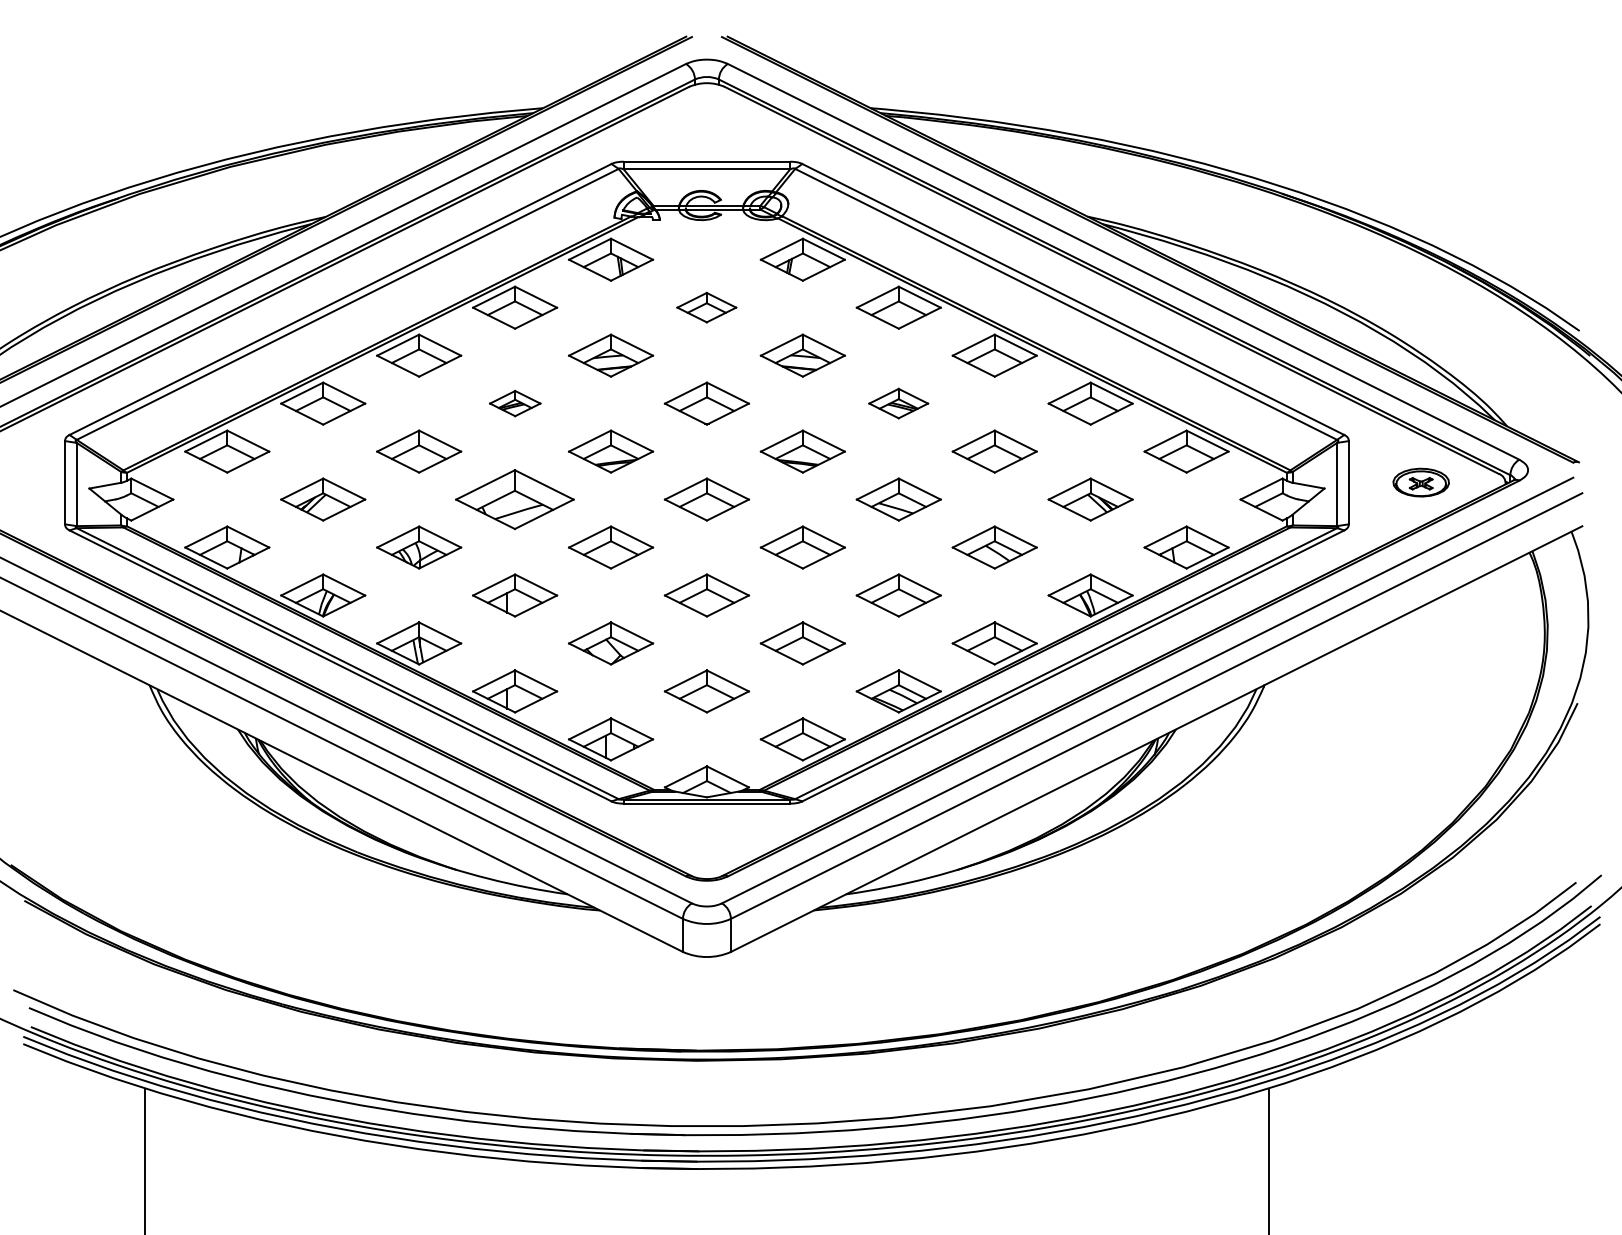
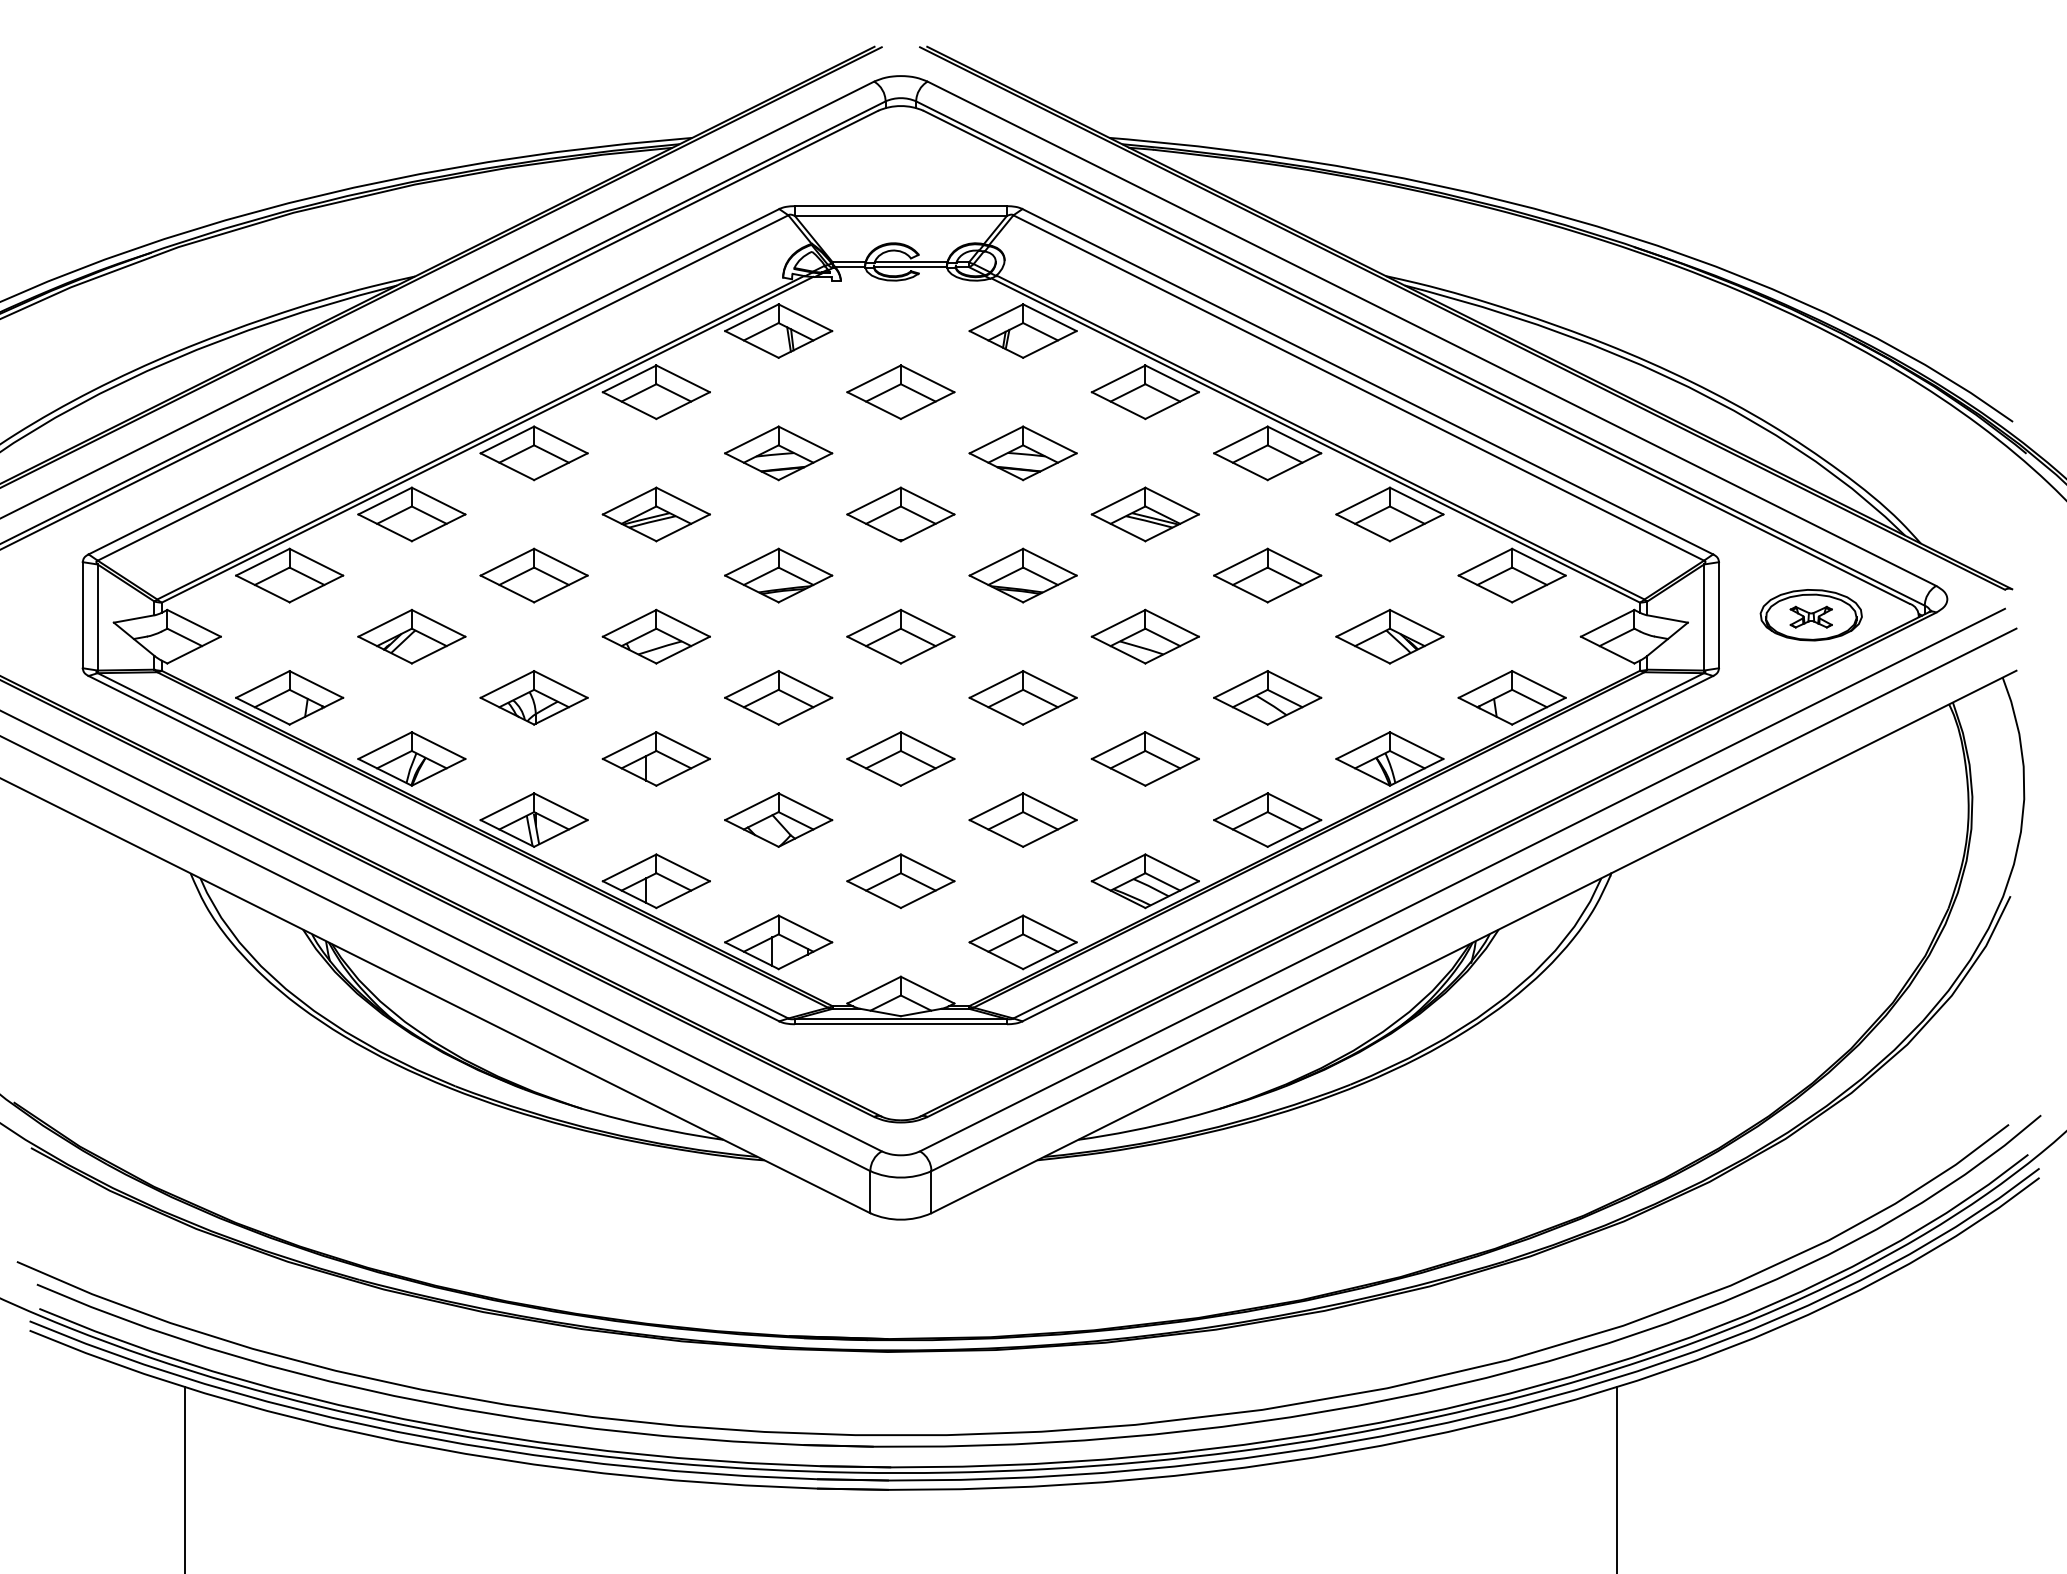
part: (706, 307) -> (900, 391), size x1.43
part: (515, 403) -> (656, 514), size x1.67
part: (898, 403) -> (1145, 514), size x1.43
part: (1420, 482) -> (1810, 614), size x1.43
part: (515, 499) -> (656, 636), size x0.71

